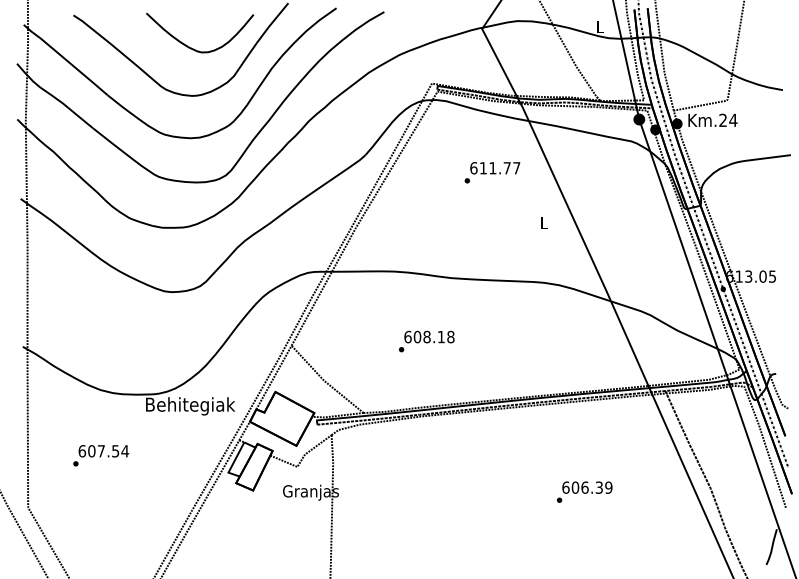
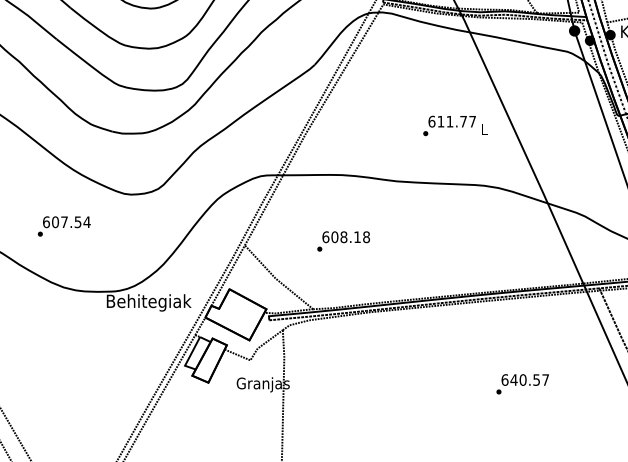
text: (492, 172) -> (449, 125), moved
text: (426, 341) -> (343, 241), moved
text: (101, 455) -> (64, 226), moved
text: (591, 487) -> (529, 379), 606.39 -> 640.57

